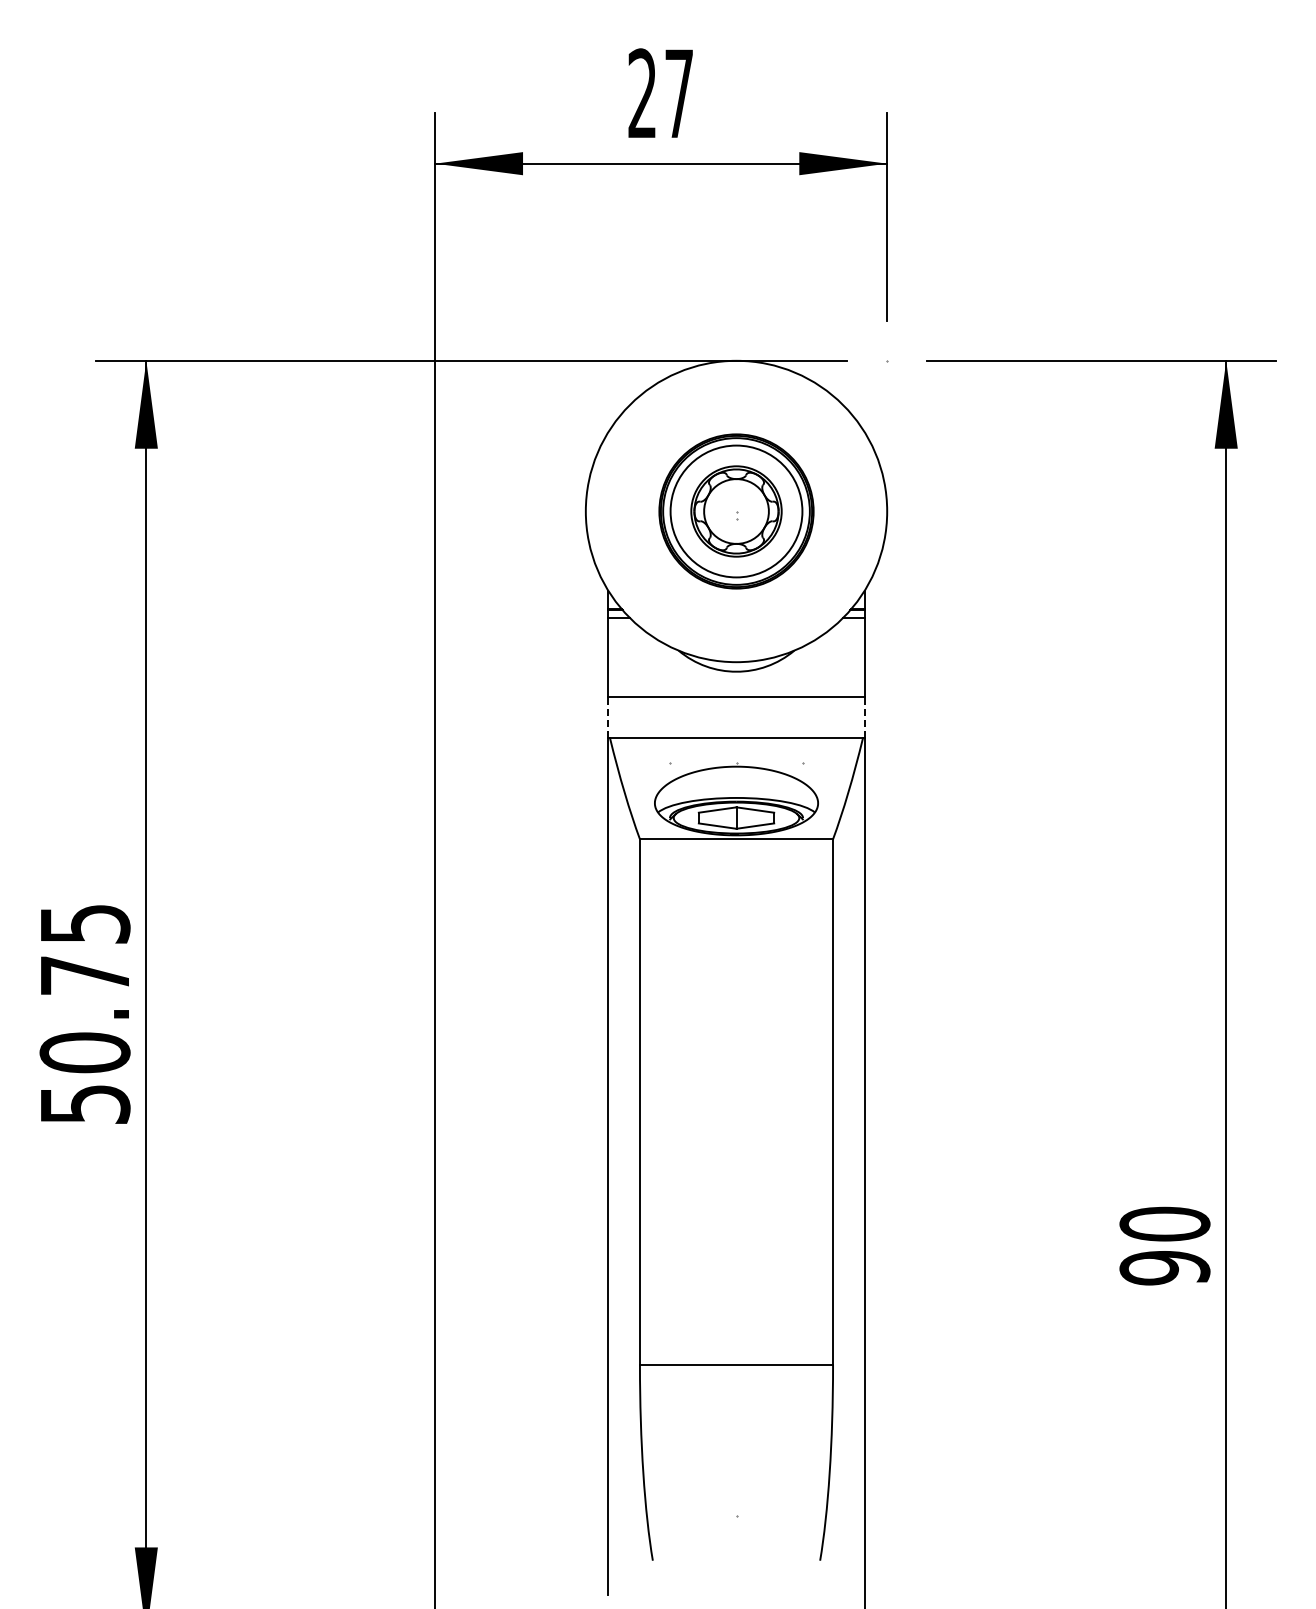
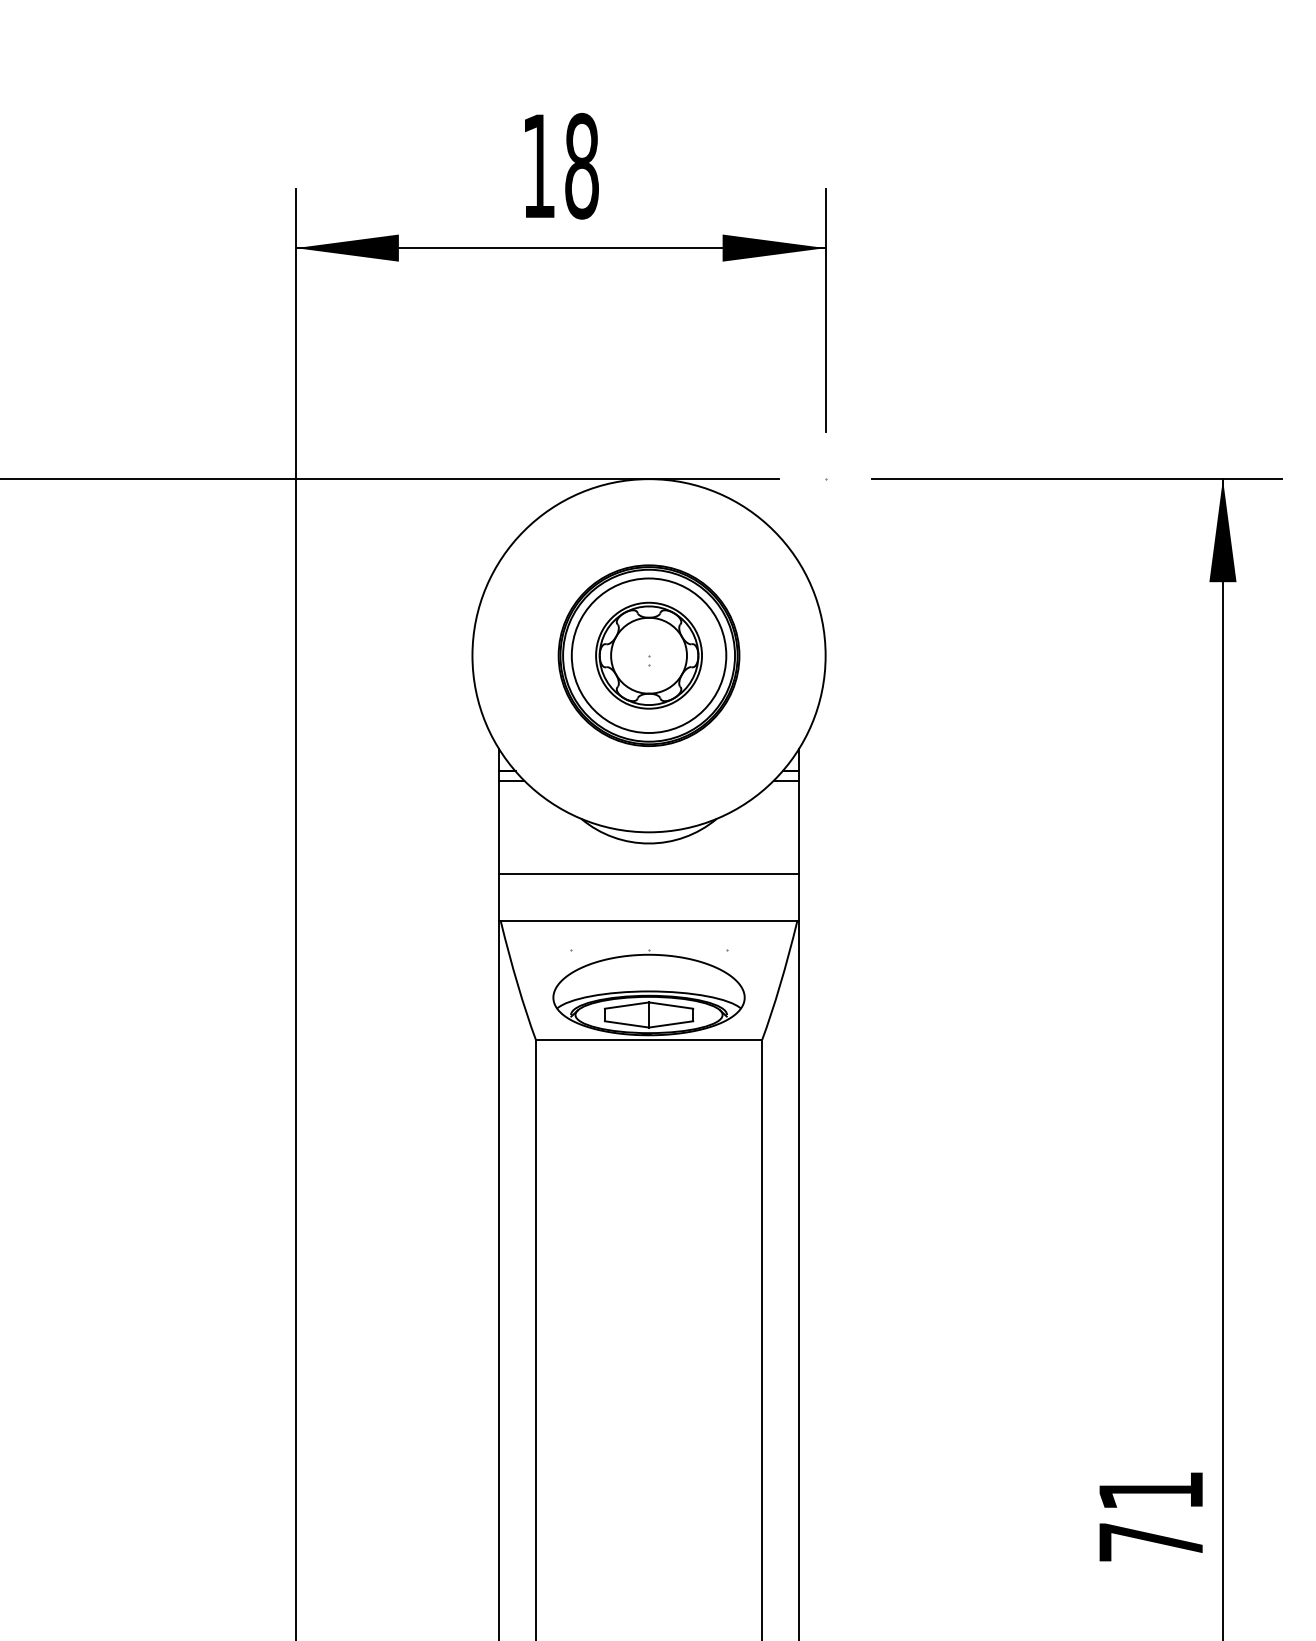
text: (660, 93) -> (559, 165), 27 -> 18
line: (608, 716) -> (499, 895), dashed -> solid
line: (864, 716) -> (799, 895), dashed -> solid
text: (1164, 1245) -> (1150, 1515), 90 -> 71

